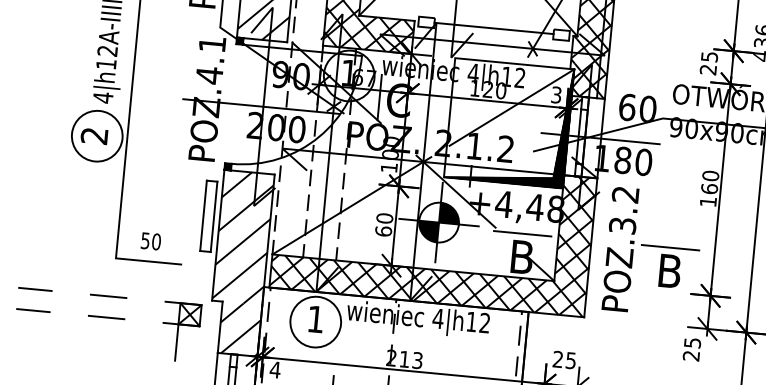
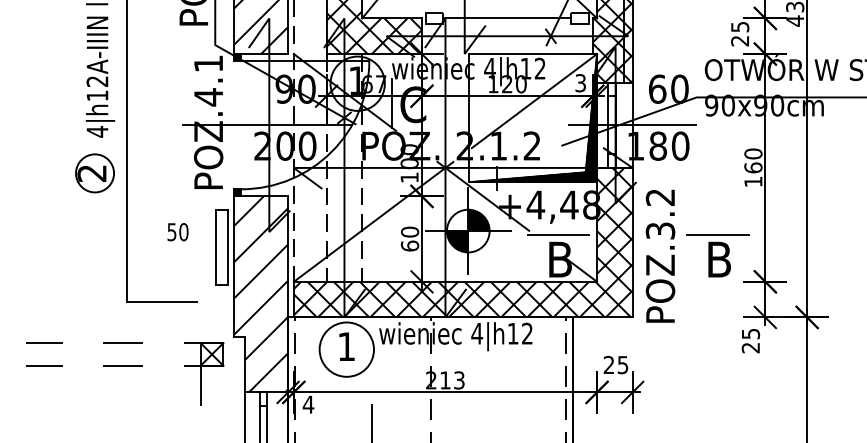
circle: (96, 136) -> (94, 173), size x0.7
text: (150, 241) -> (177, 232), moved
text: (620, 248) -> (660, 255), moved

